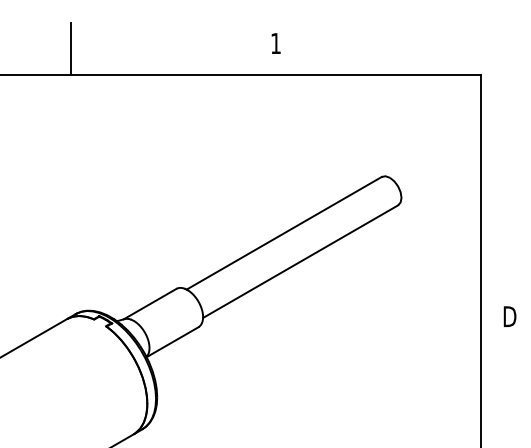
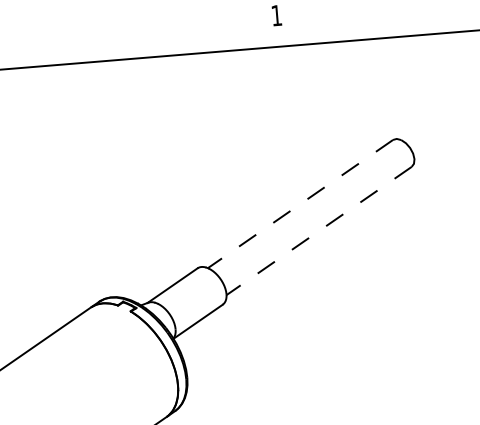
line: (71, 48) -> (73, 37), removed
line: (284, 233) -> (300, 204), solid -> dashed
line: (300, 261) -> (319, 230), solid -> dashed

